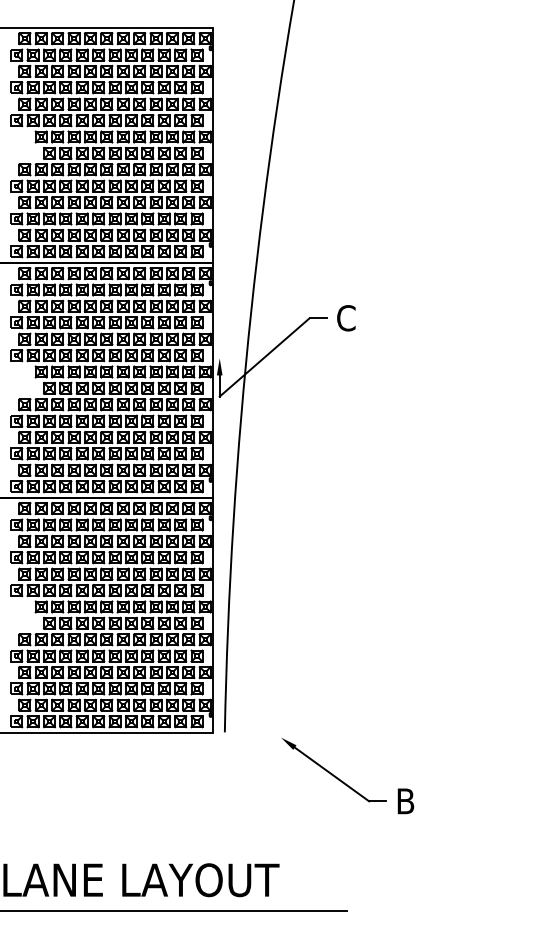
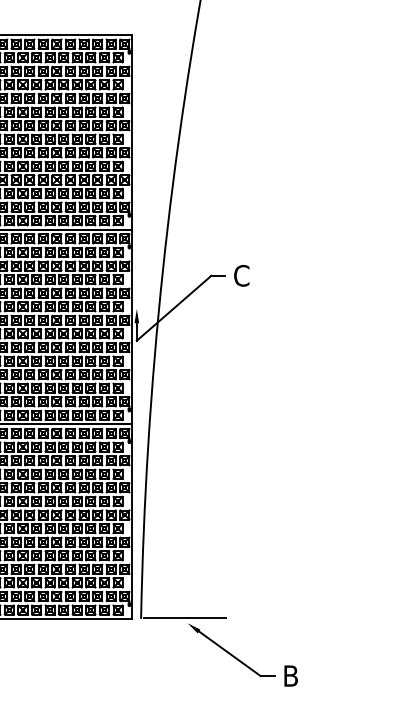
line: (277, 730) -> (184, 617), added

